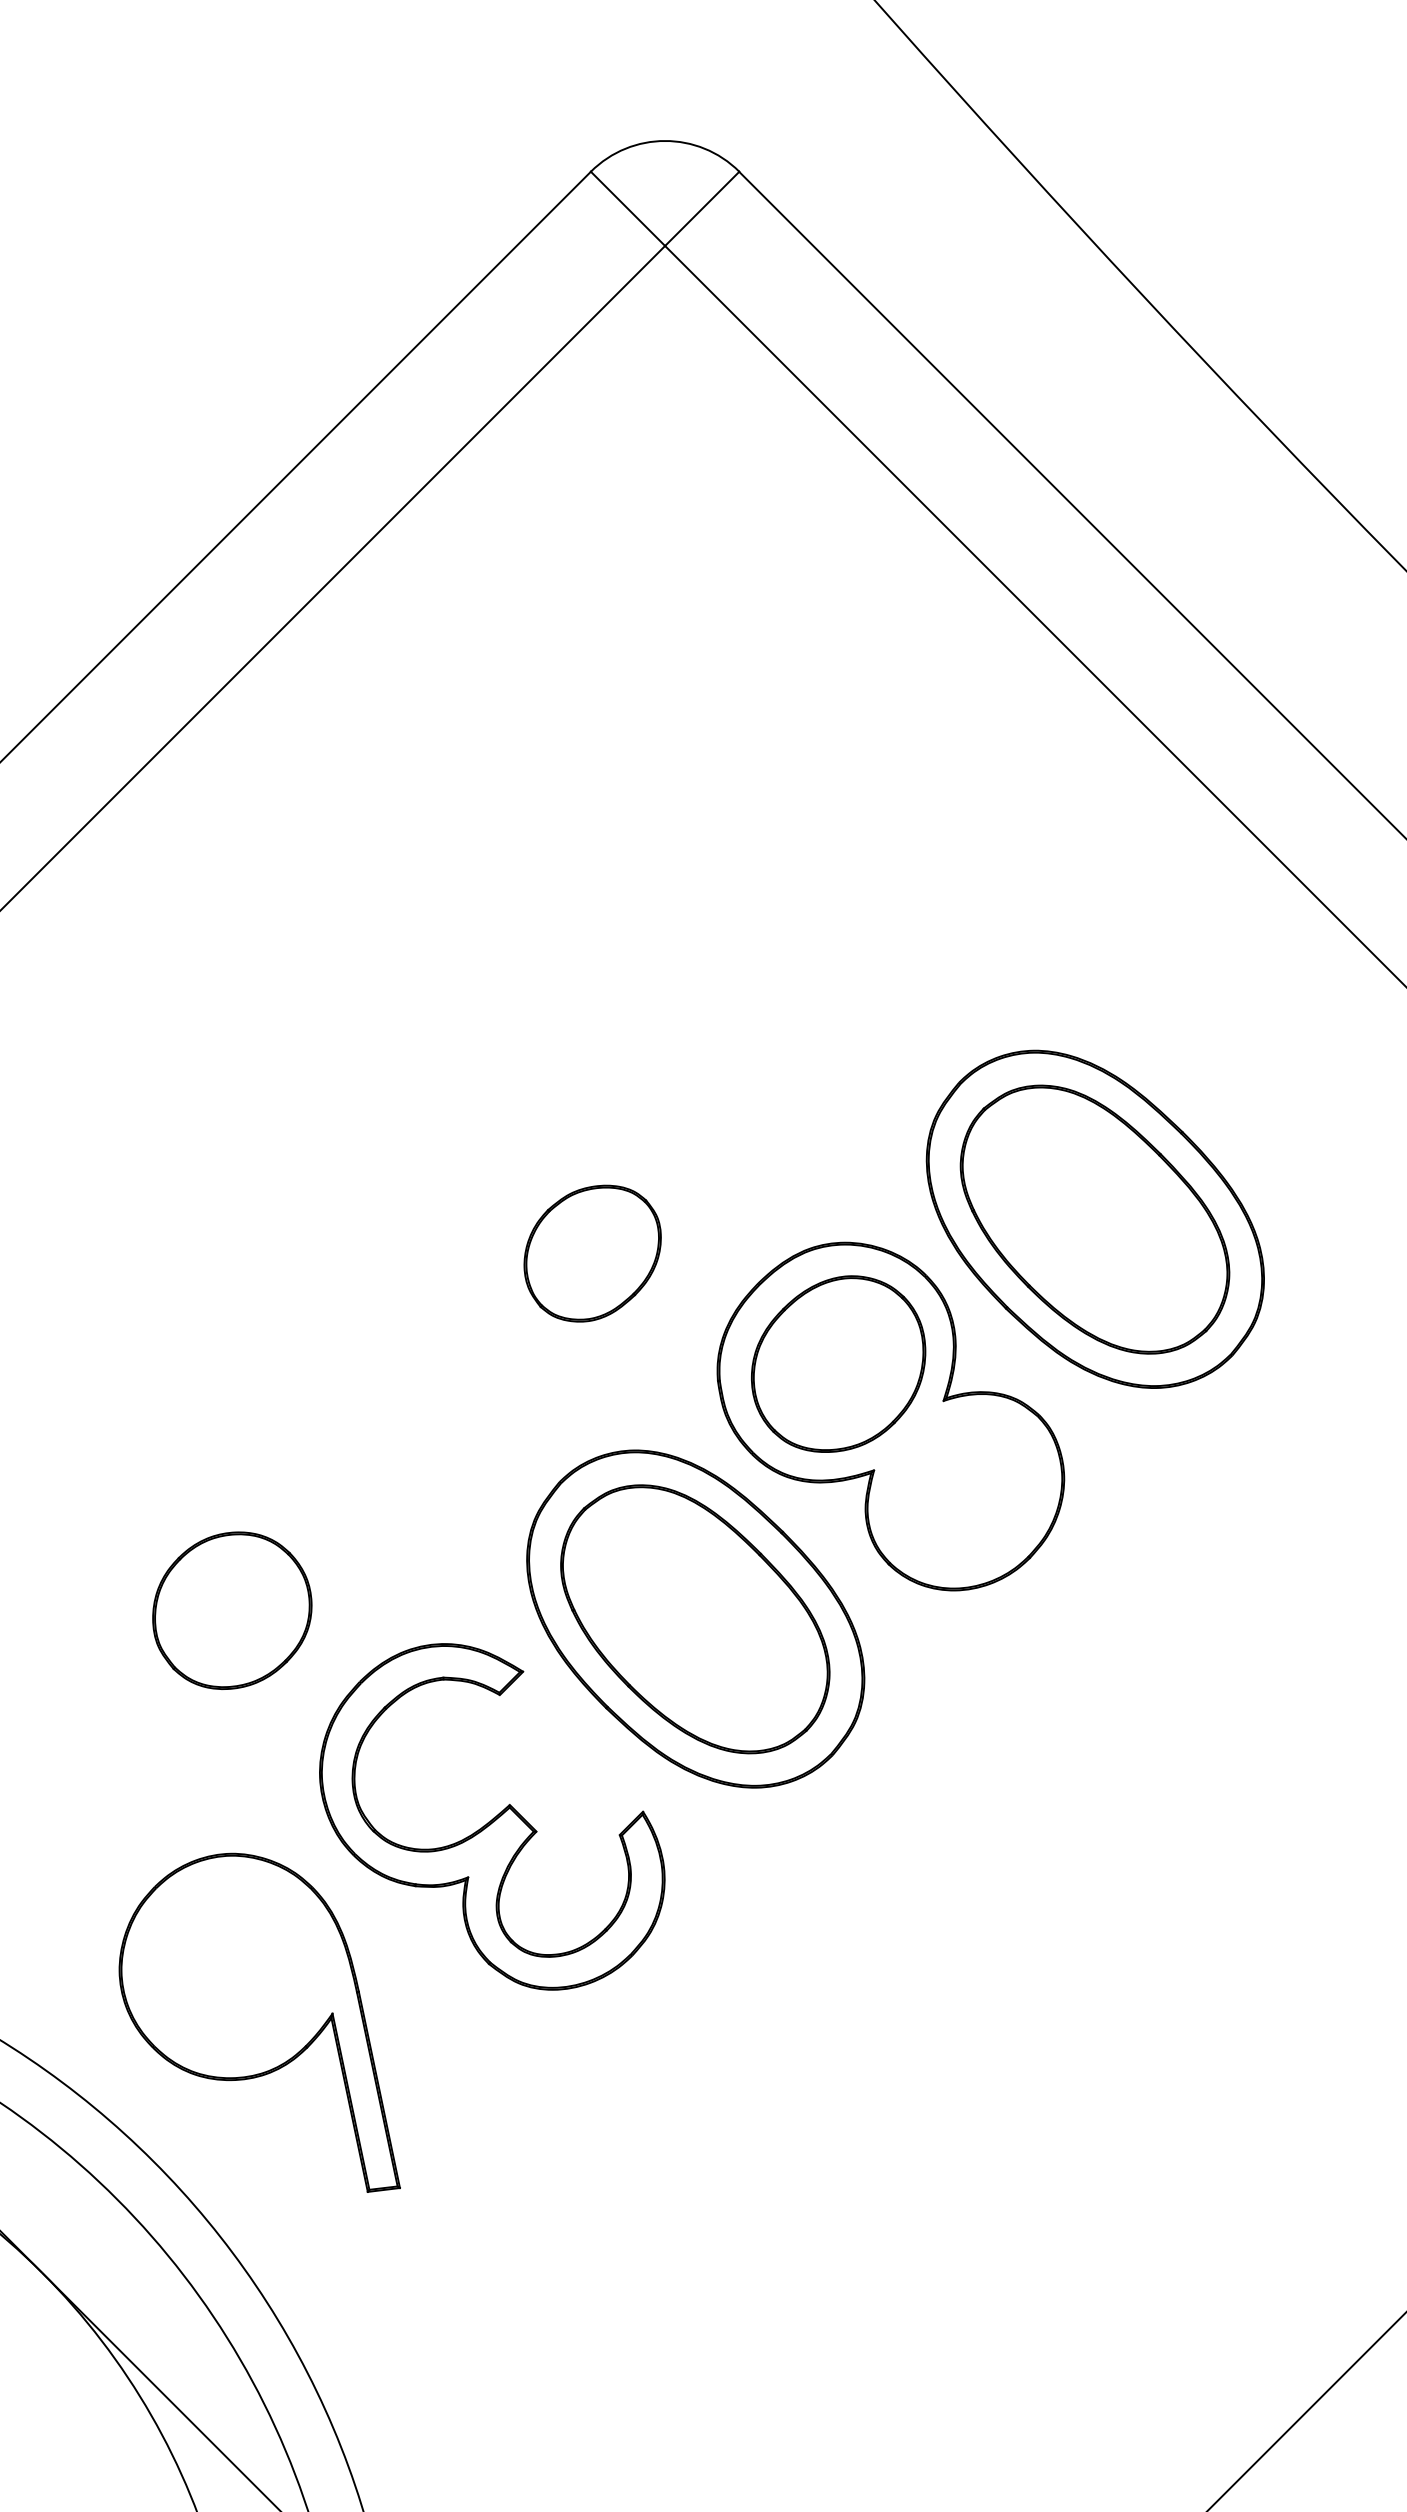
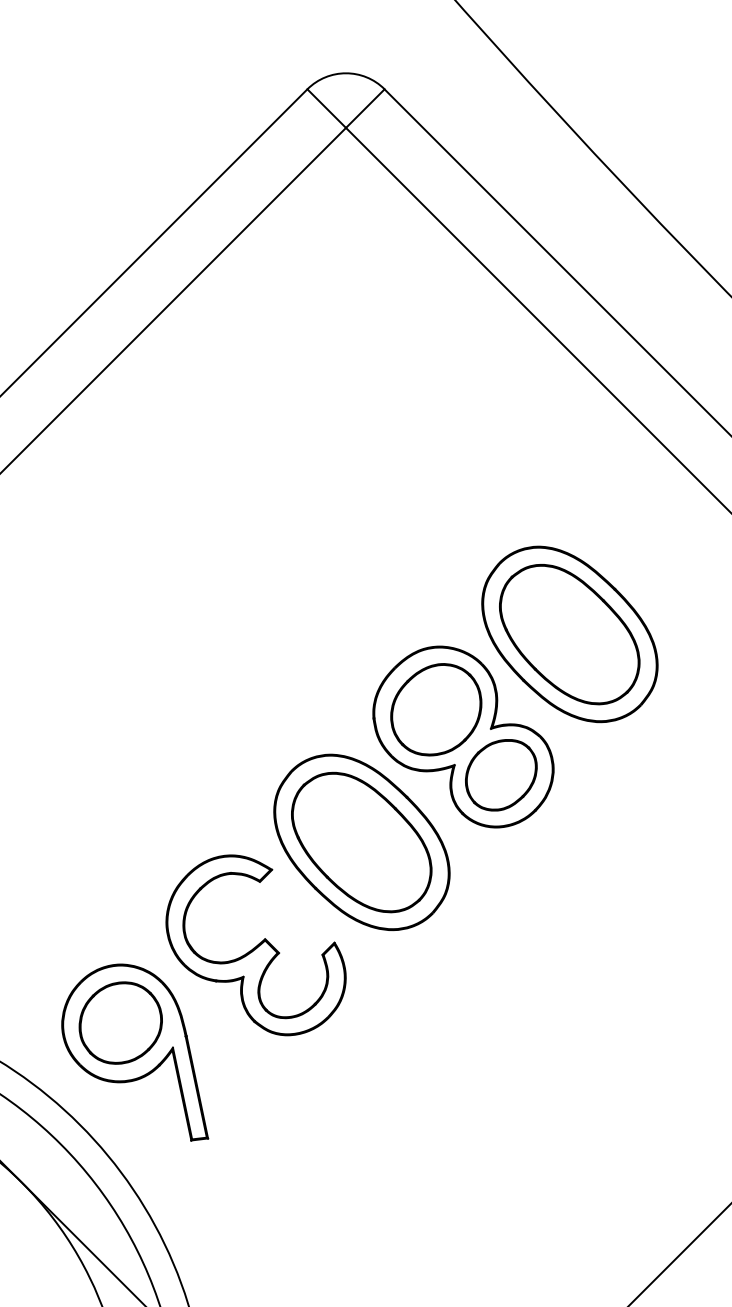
part: (592, 1254) -> (501, 775), moved
part: (231, 1609) -> (120, 1022), moved

